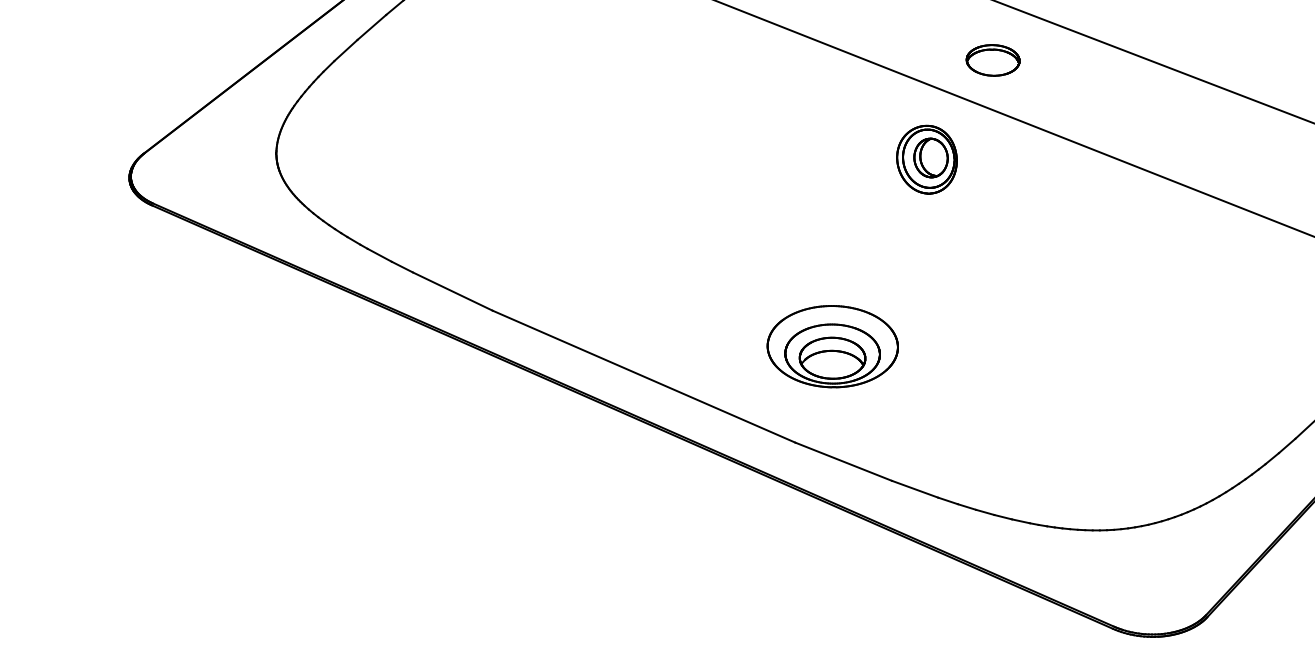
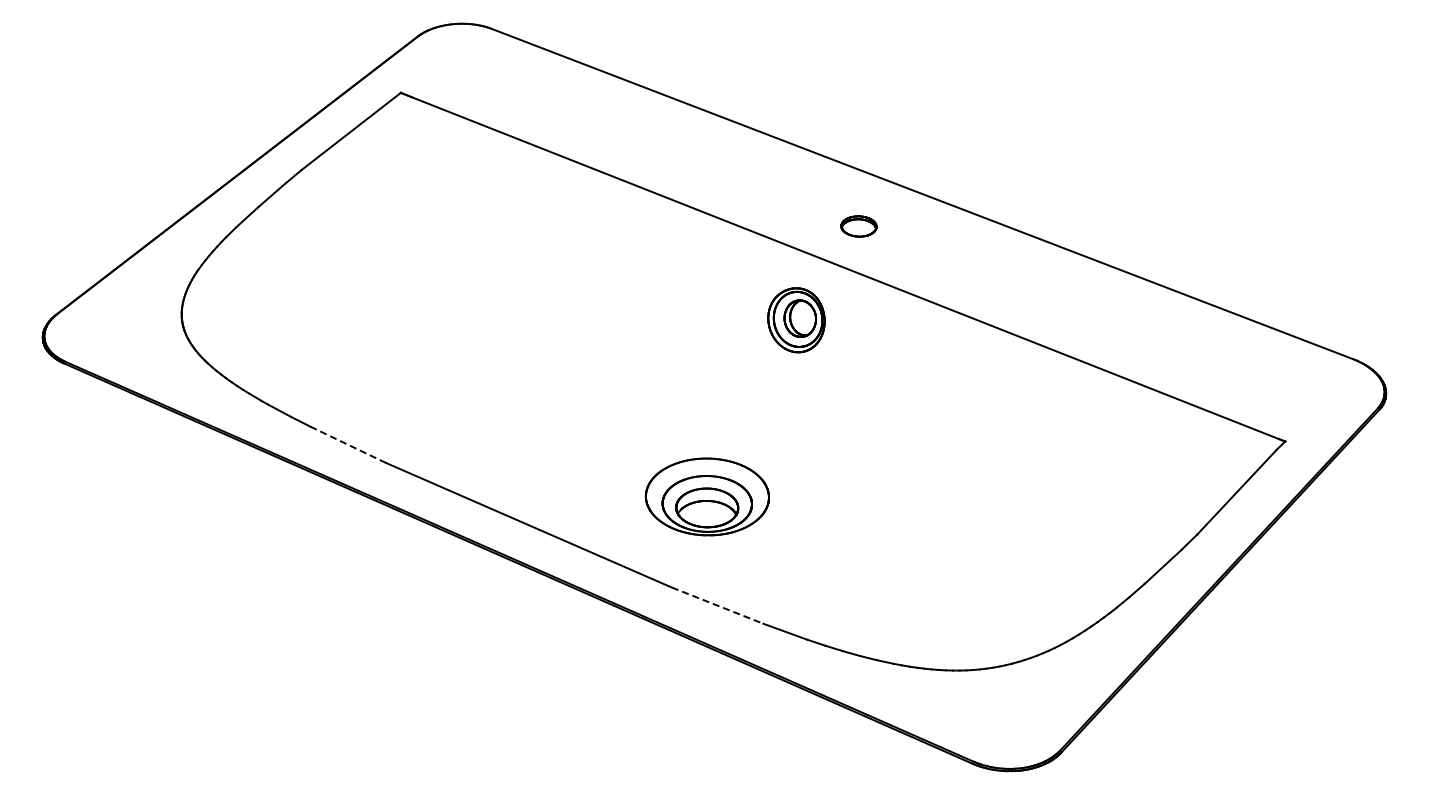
part: (992, 60) -> (858, 226), size x0.7
line: (452, 291) -> (348, 444), solid -> dashed
line: (844, 461) -> (718, 605), solid -> dashed

